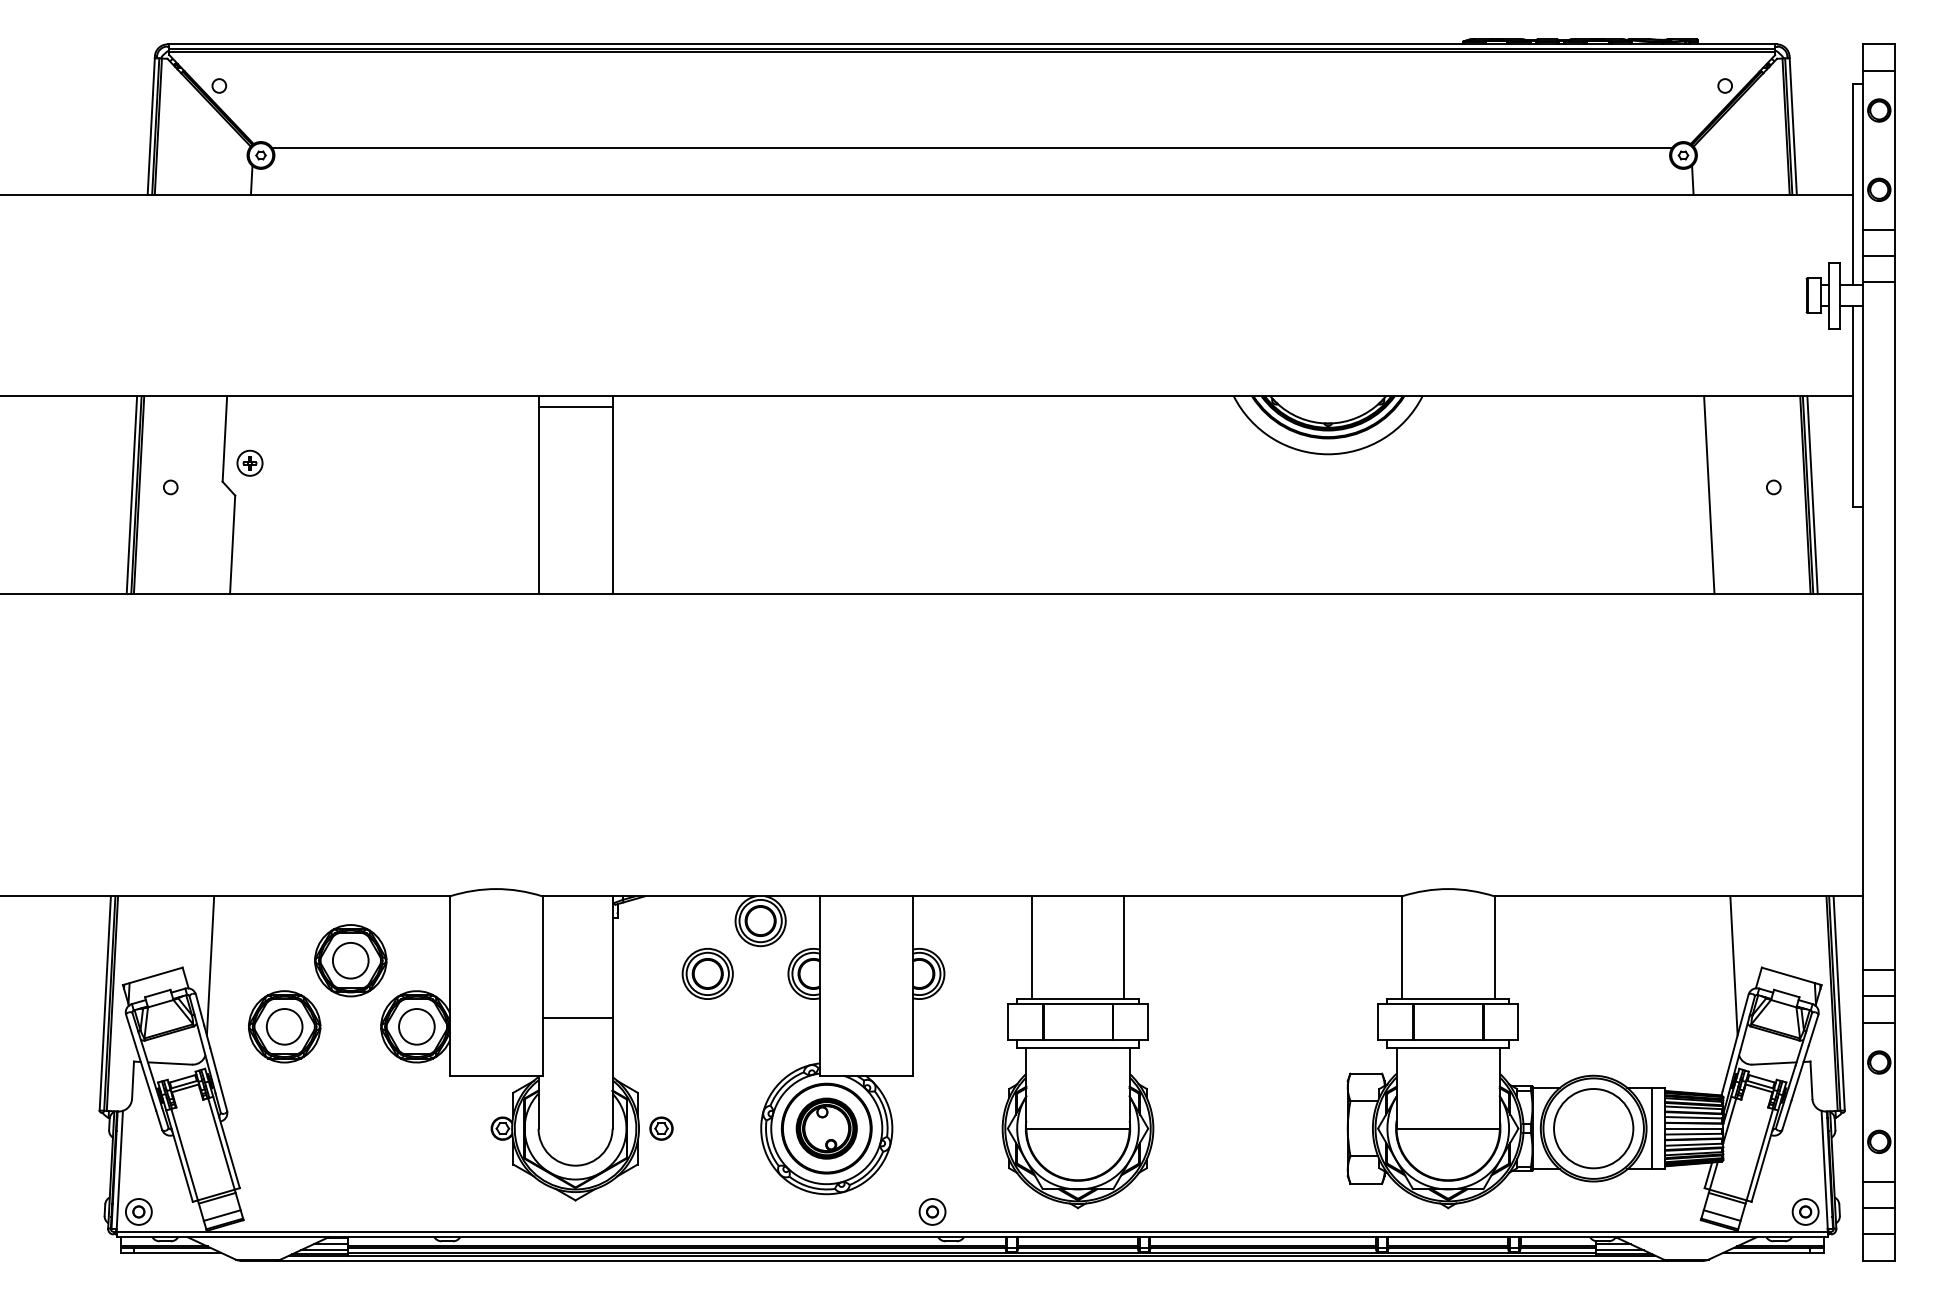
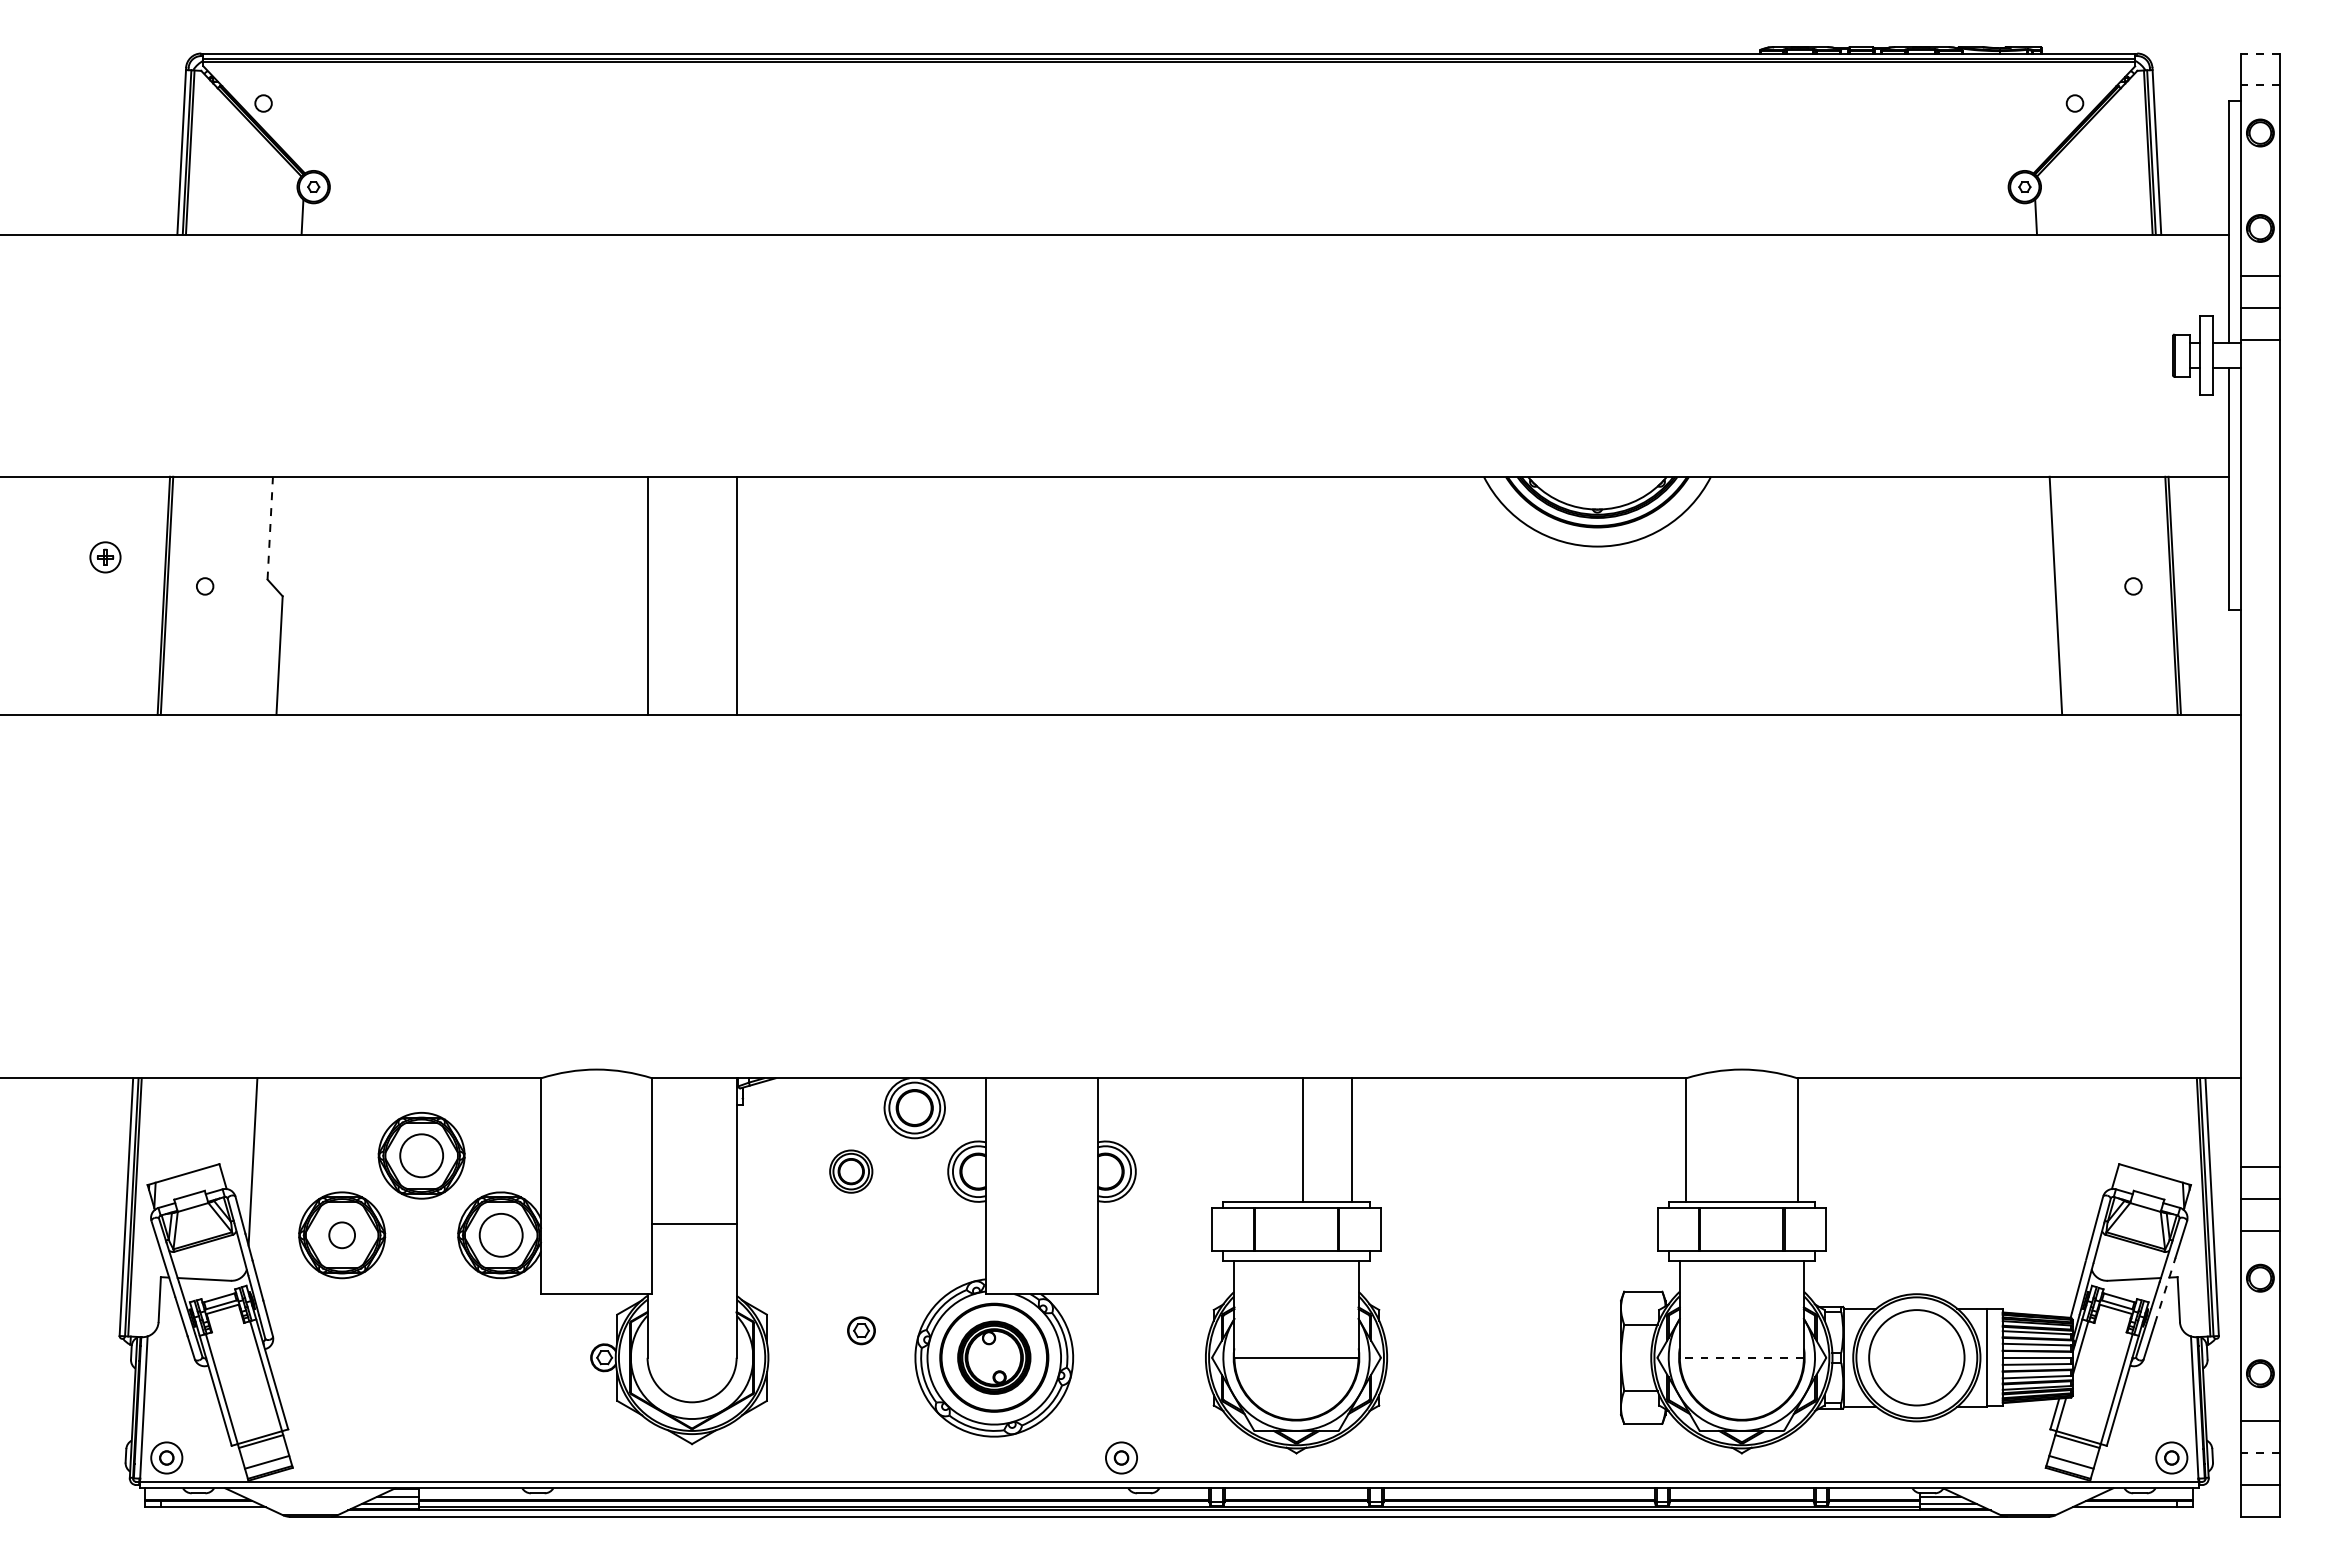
line: (1878, 44) -> (2259, 53), solid -> dashed
line: (1878, 70) -> (2259, 85), solid -> dashed
line: (971, 147) -> (1168, 177), removed
line: (575, 406) -> (691, 489), removed
line: (225, 438) -> (270, 527), solid -> dashed
part: (250, 463) -> (105, 557), moved
line: (131, 494) -> (158, 595), removed
line: (1812, 494) -> (2179, 595), removed
line: (1031, 947) -> (1302, 1139), moved
line: (1733, 965) -> (2085, 1161), removed
part: (708, 973) -> (851, 1171), size x0.7
circle: (284, 1026) -> (341, 1234), size x0.6
line: (1800, 1072) -> (2165, 1290), solid -> dashed
part: (661, 1128) -> (861, 1330), moved
line: (1447, 1128) -> (1741, 1357), solid -> dashed
line: (1878, 1208) -> (2259, 1453), solid -> dashed

